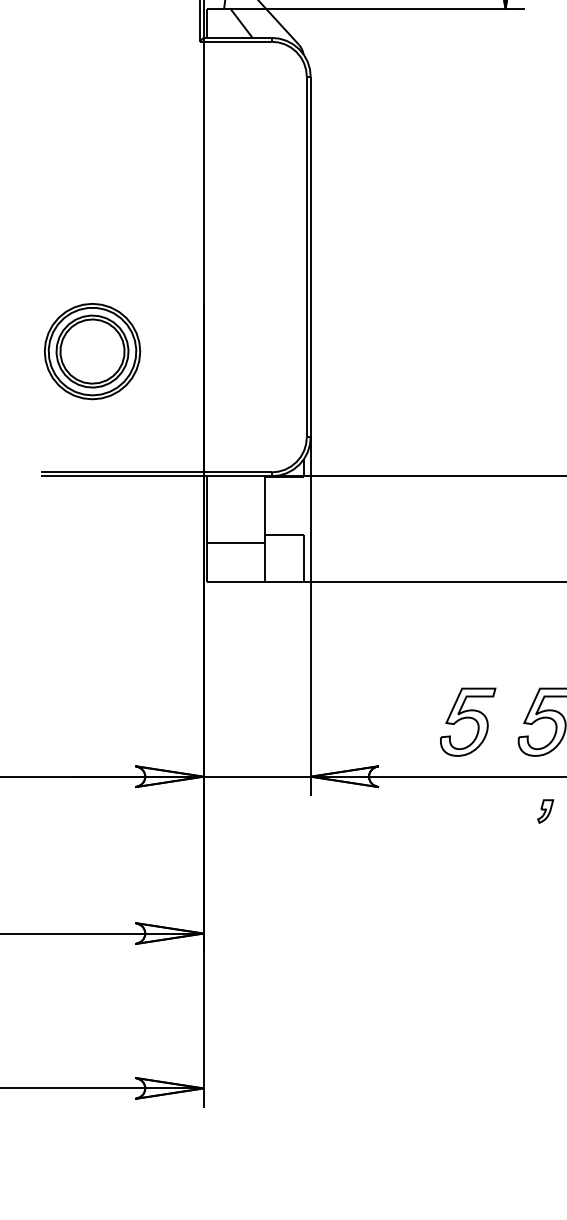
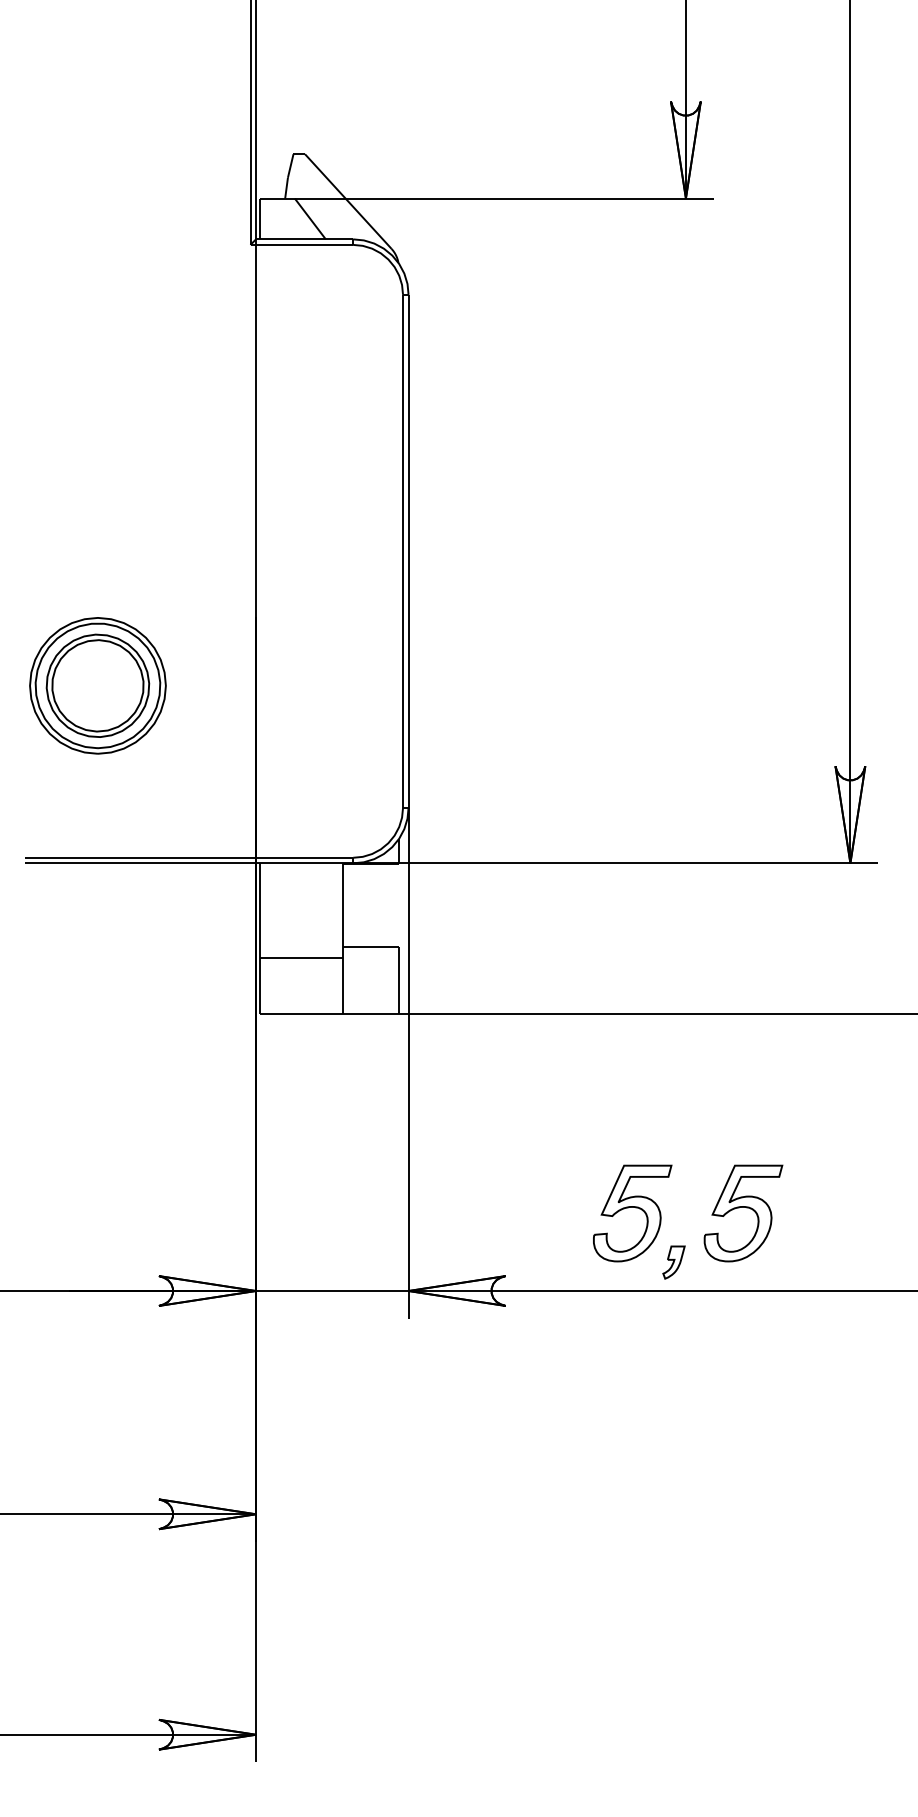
part: (545, 811) -> (673, 1262), moved

